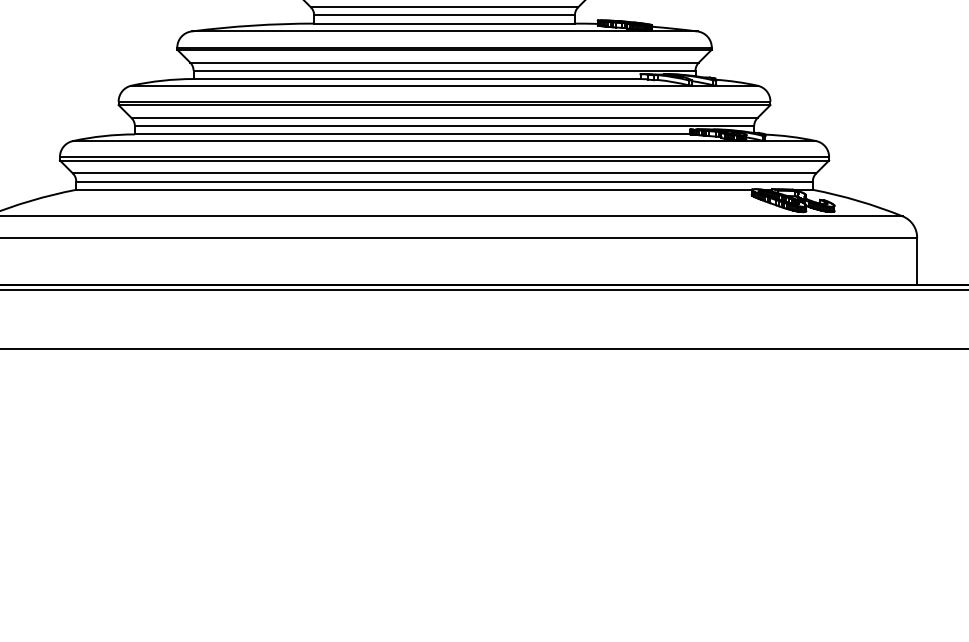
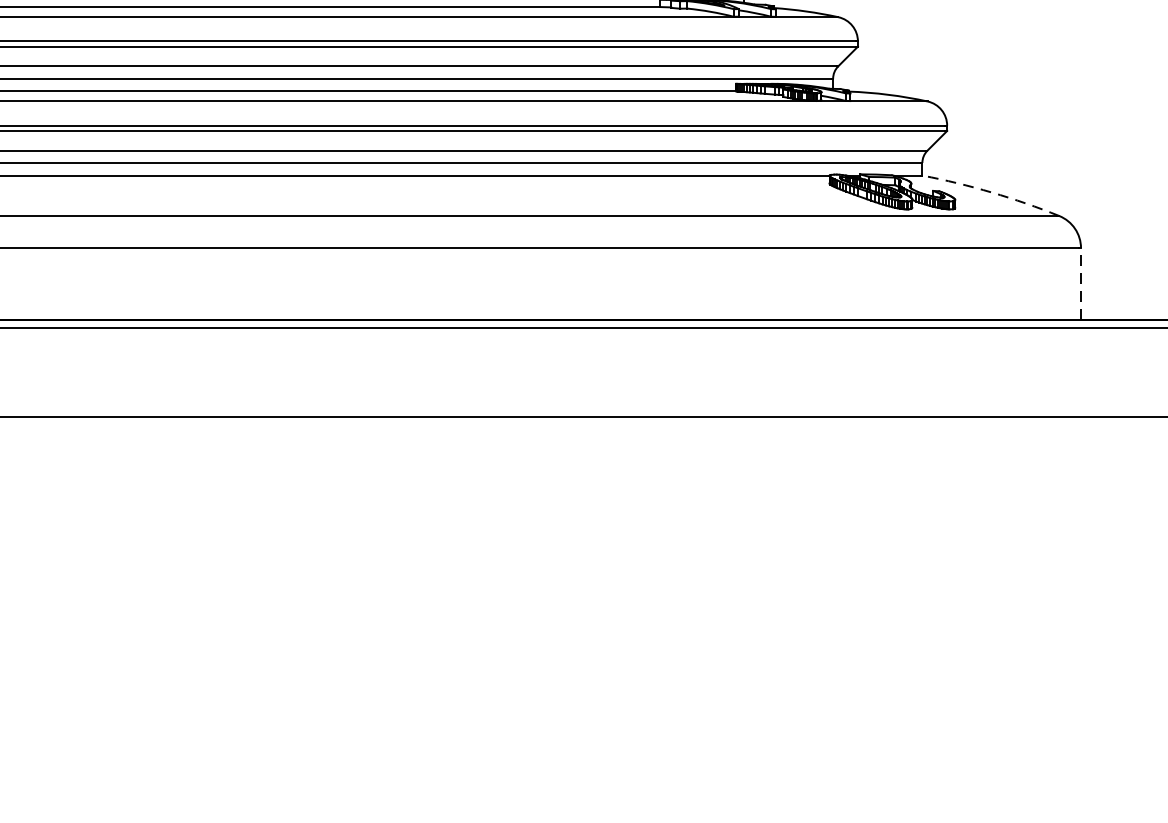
arc: (858, 200) -> (991, 191), solid -> dashed
line: (917, 261) -> (1081, 284), solid -> dashed

